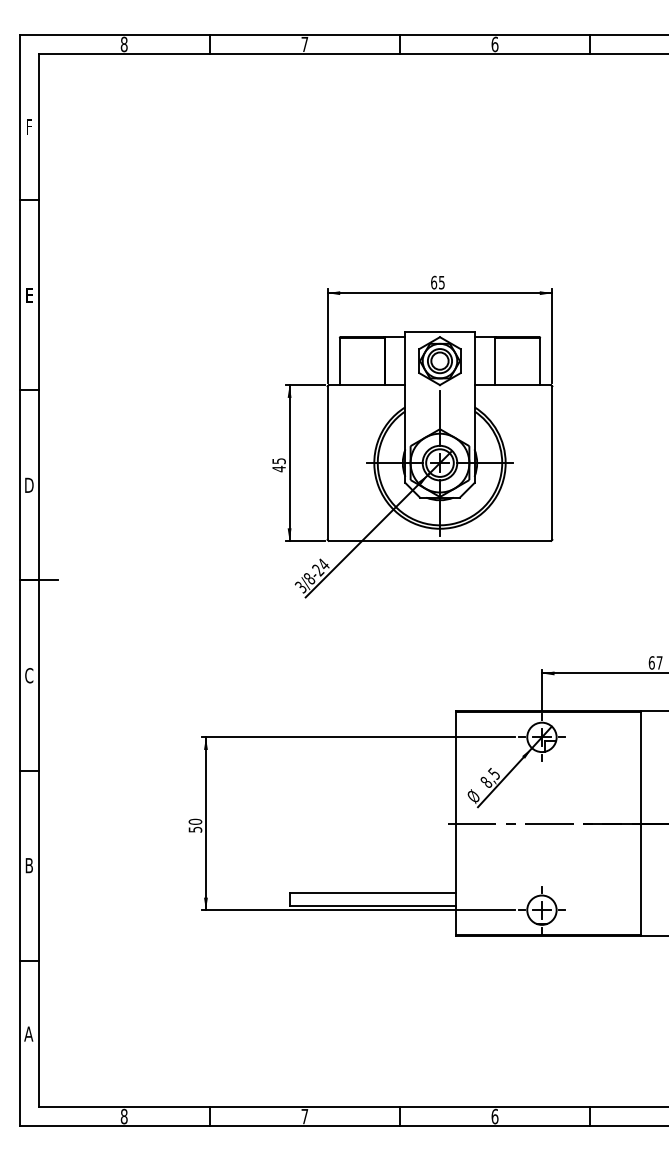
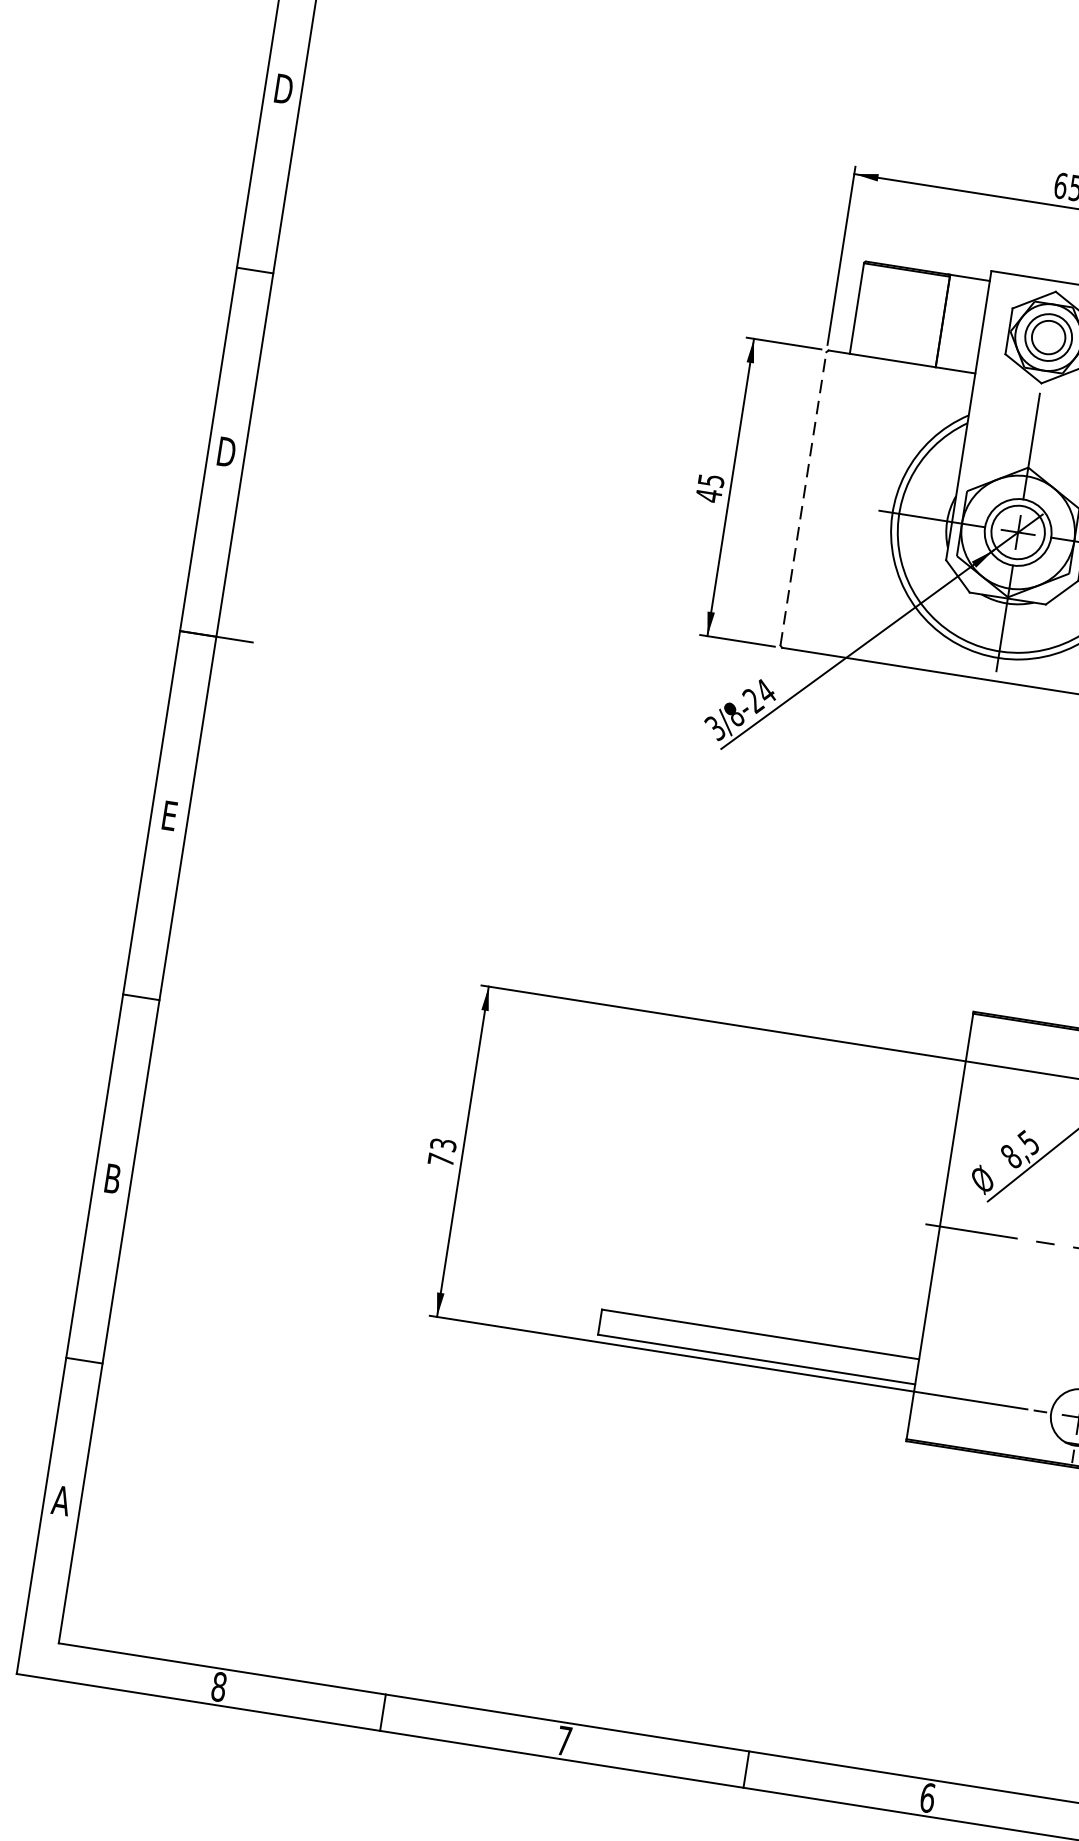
text: (29, 294) -> (284, 87), E -> D
line: (327, 463) -> (803, 499), solid -> dashed
text: (29, 675) -> (170, 815), C -> E
text: (195, 825) -> (442, 1151), 50 -> 73

